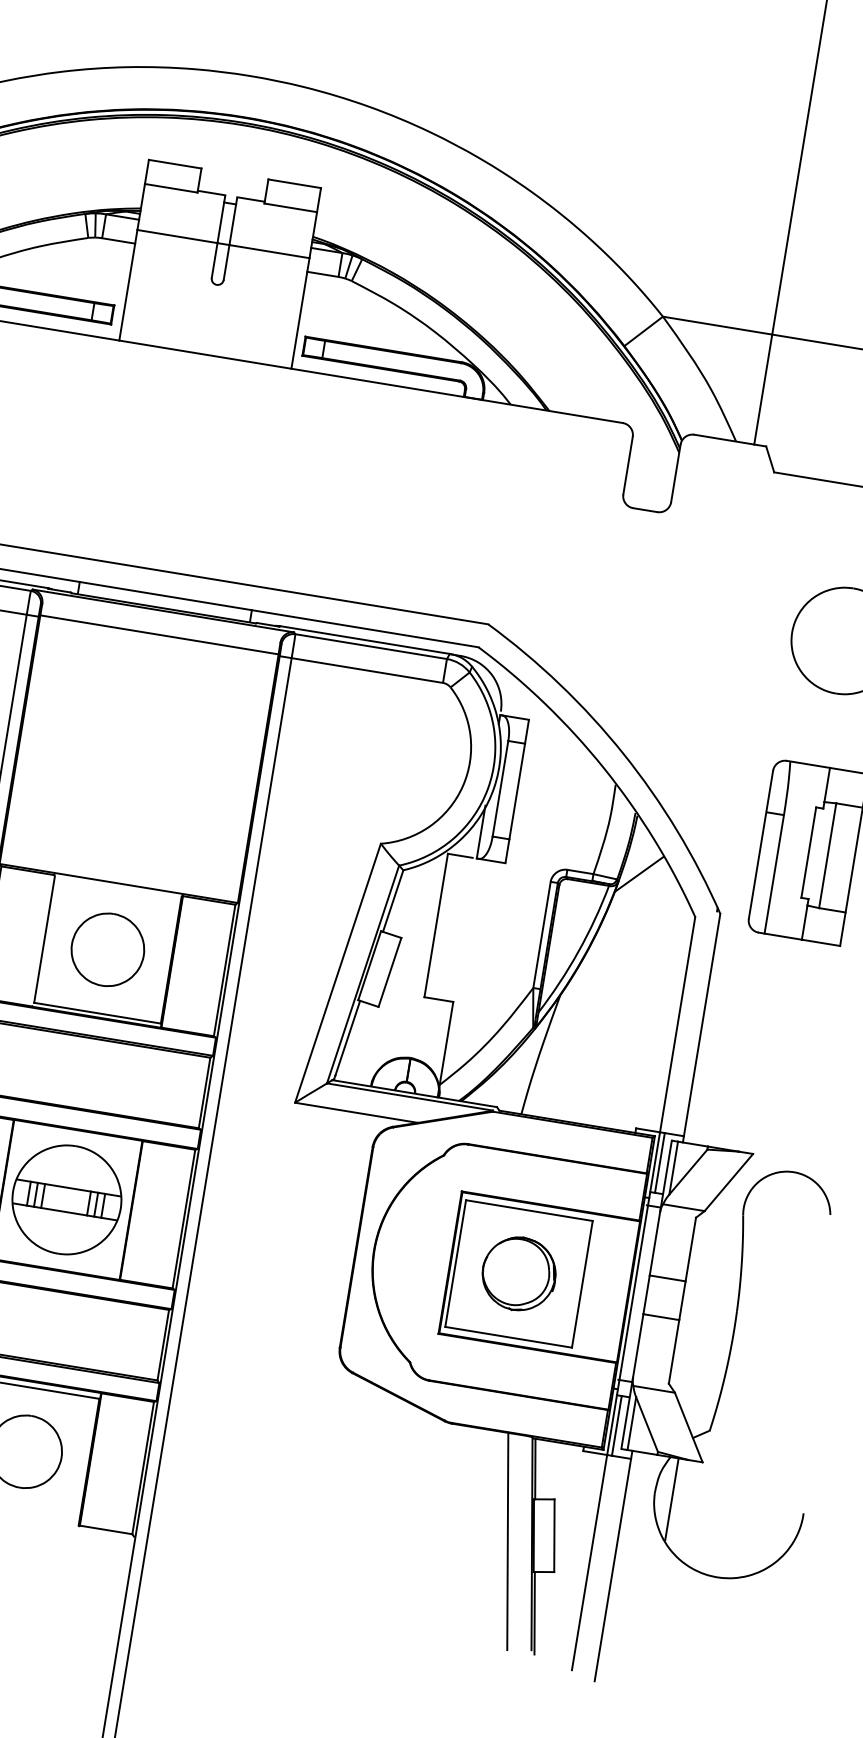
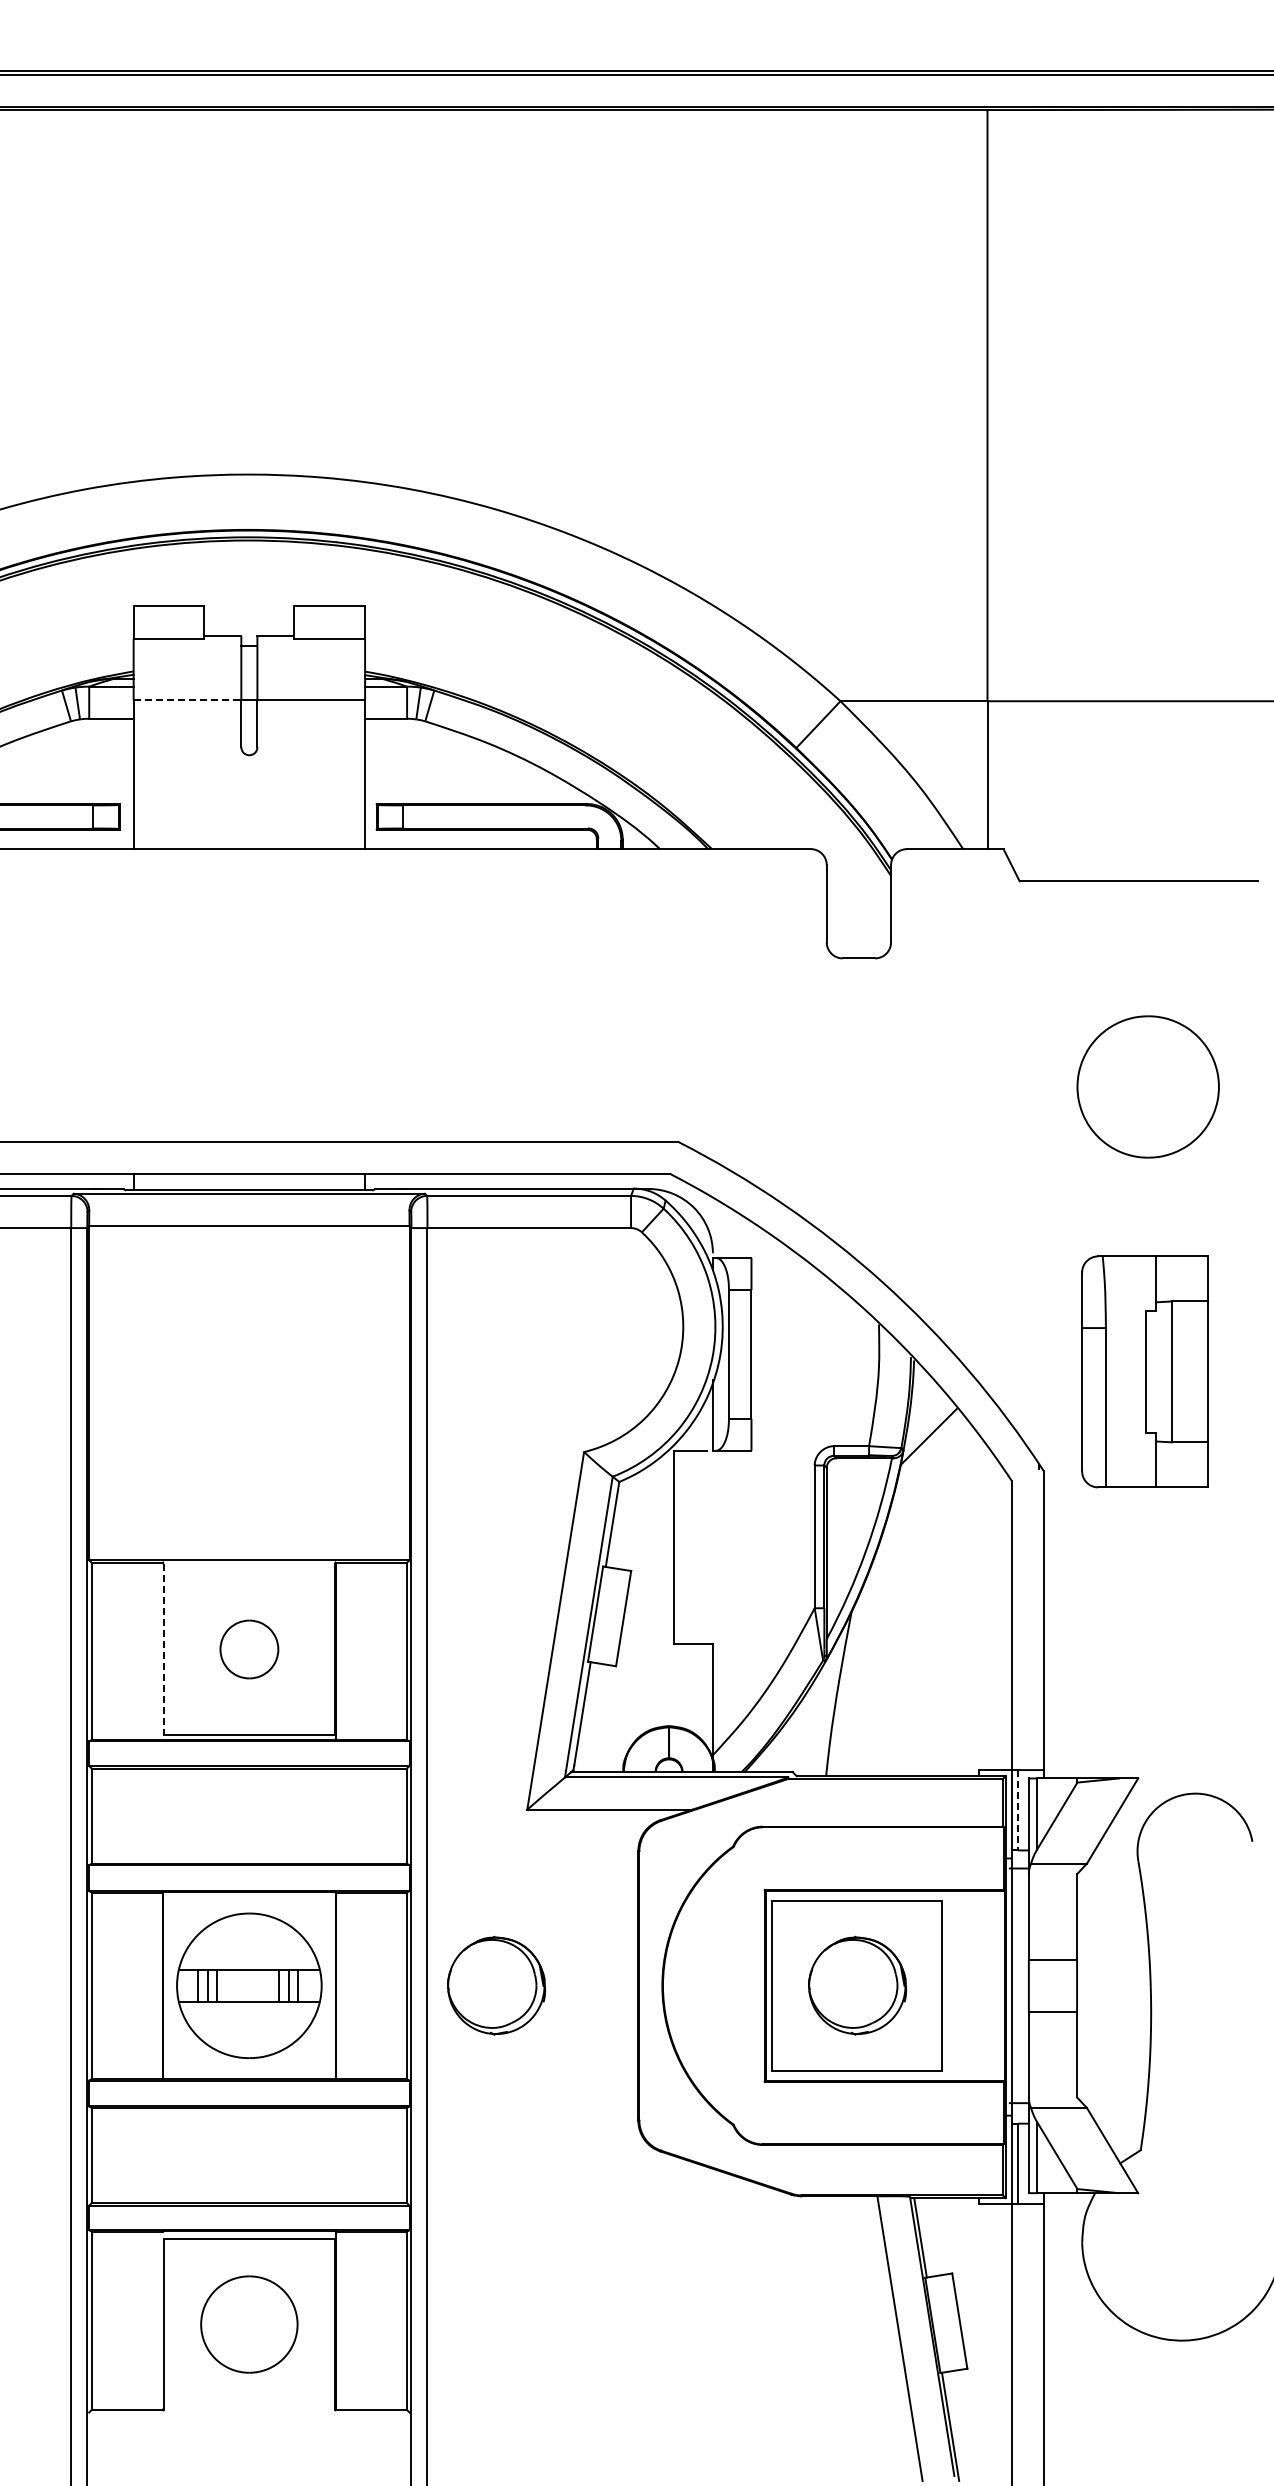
line: (177, 236) -> (187, 700), solid -> dashed
line: (44, 940) -> (164, 1650), solid -> dashed
part: (108, 949) -> (249, 1649), size x0.6
line: (660, 1163) -> (1018, 1810), solid -> dashed
part: (250, 1229) -> (496, 1985), added
line: (671, 1498) -> (1105, 2247), removed

